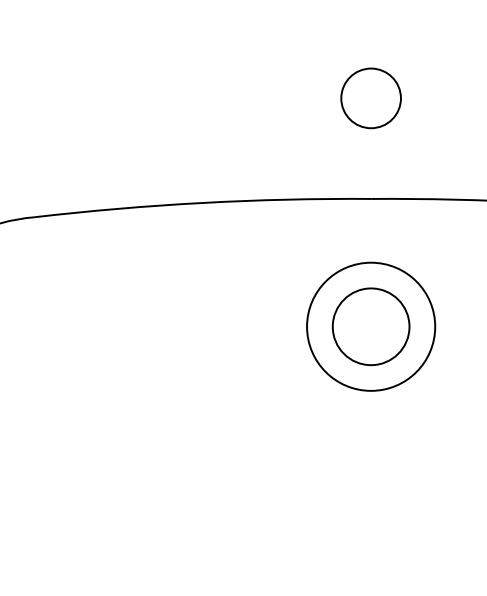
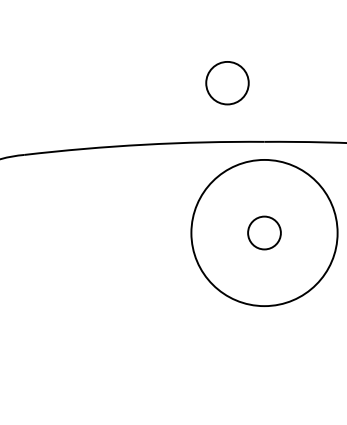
circle: (371, 98) -> (227, 83), moved
circle: (371, 326) -> (264, 232), size x0.6
circle: (371, 326) -> (264, 232), size x1.6

